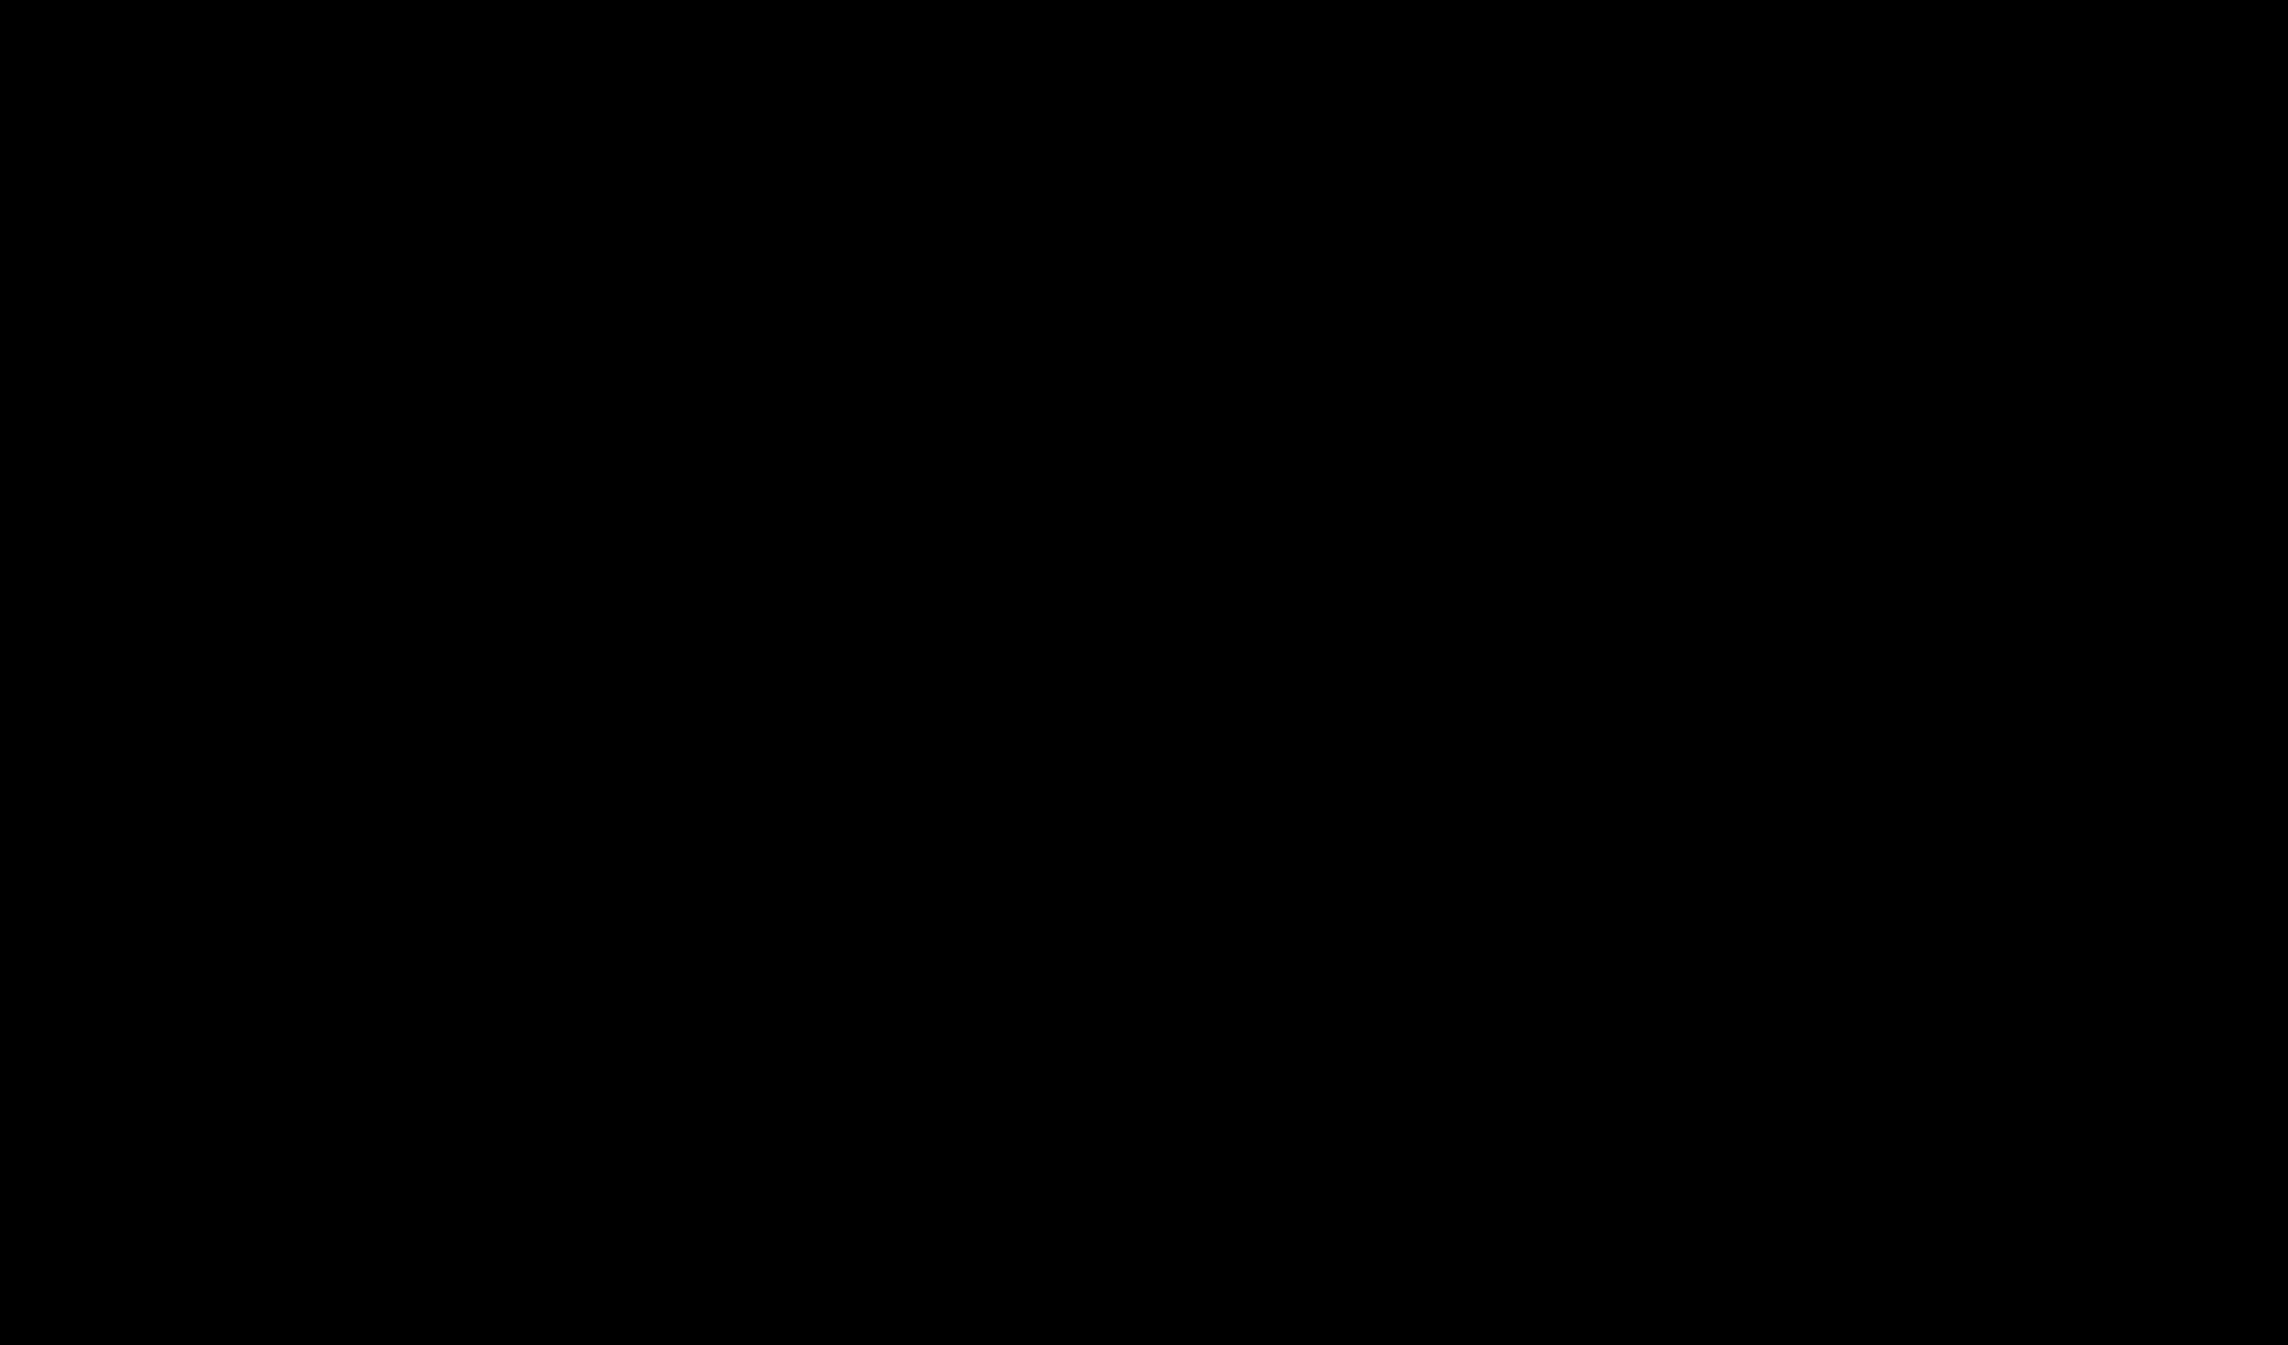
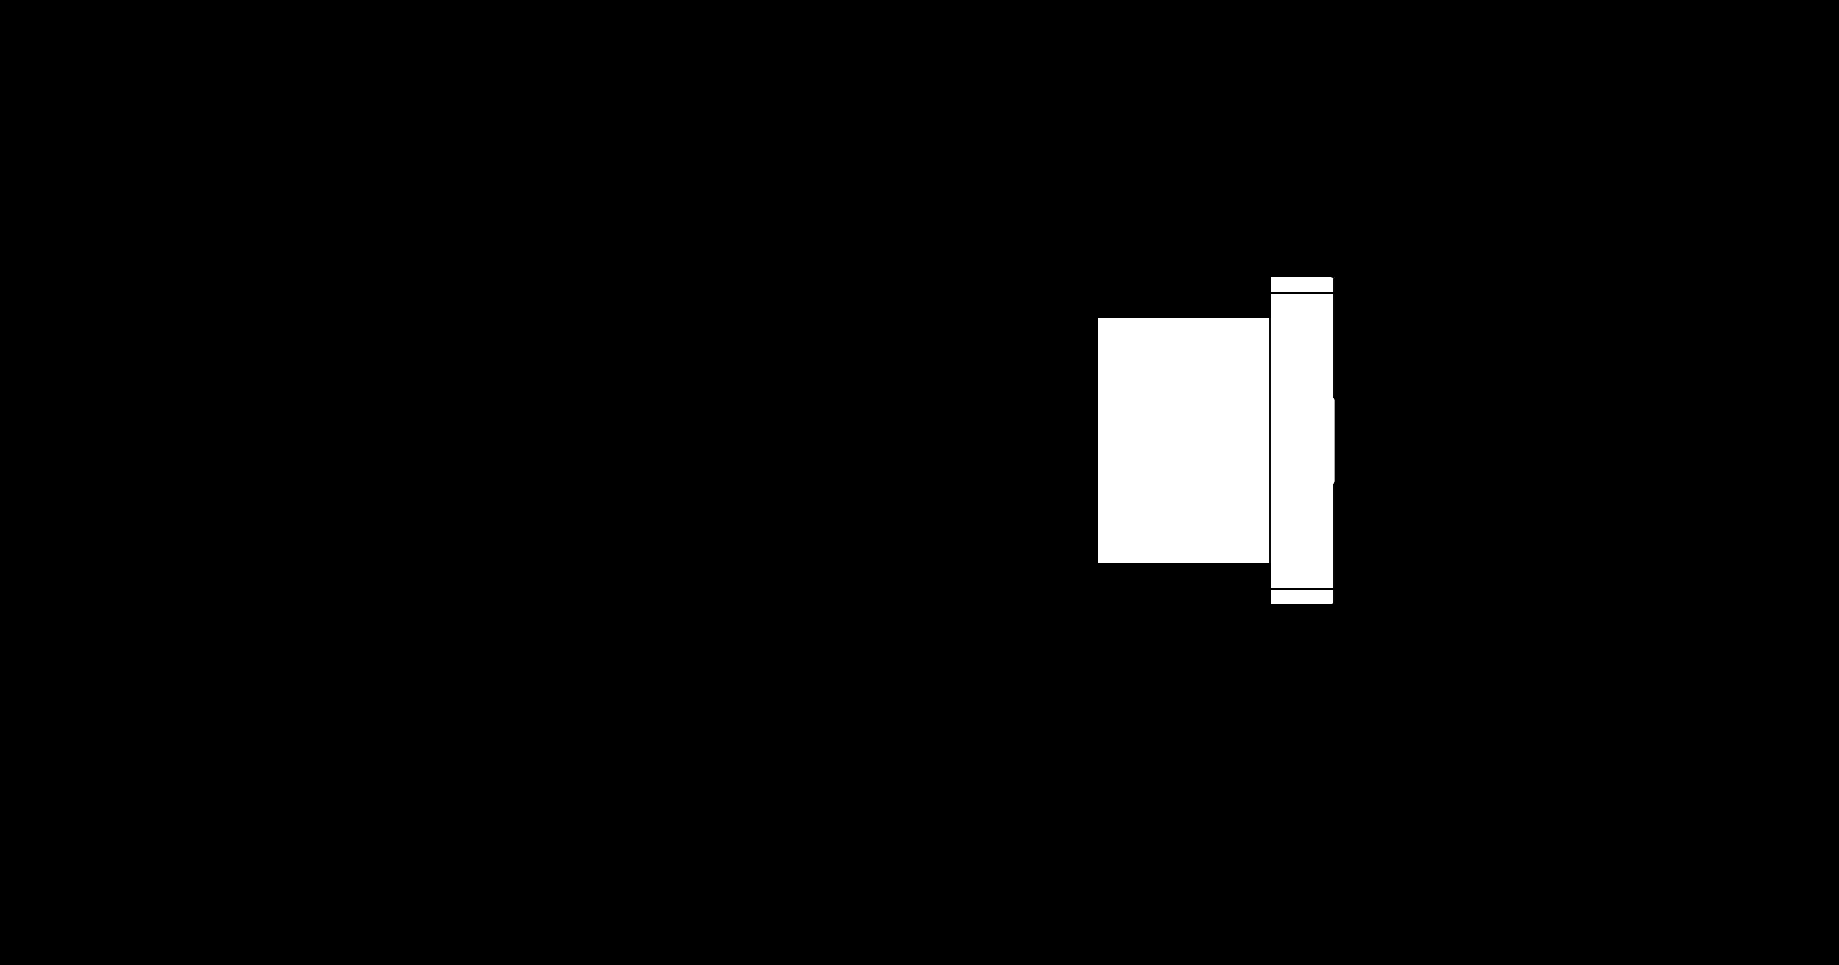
fill: (1358, 523) -> (1216, 440), removed

